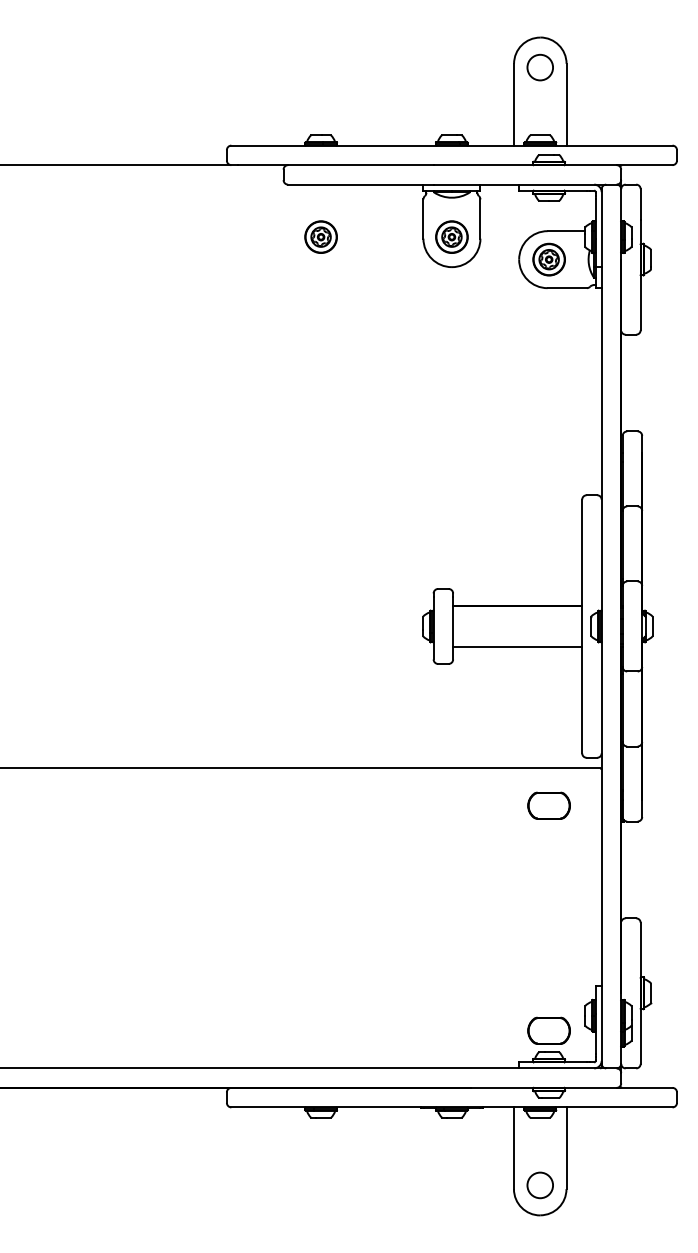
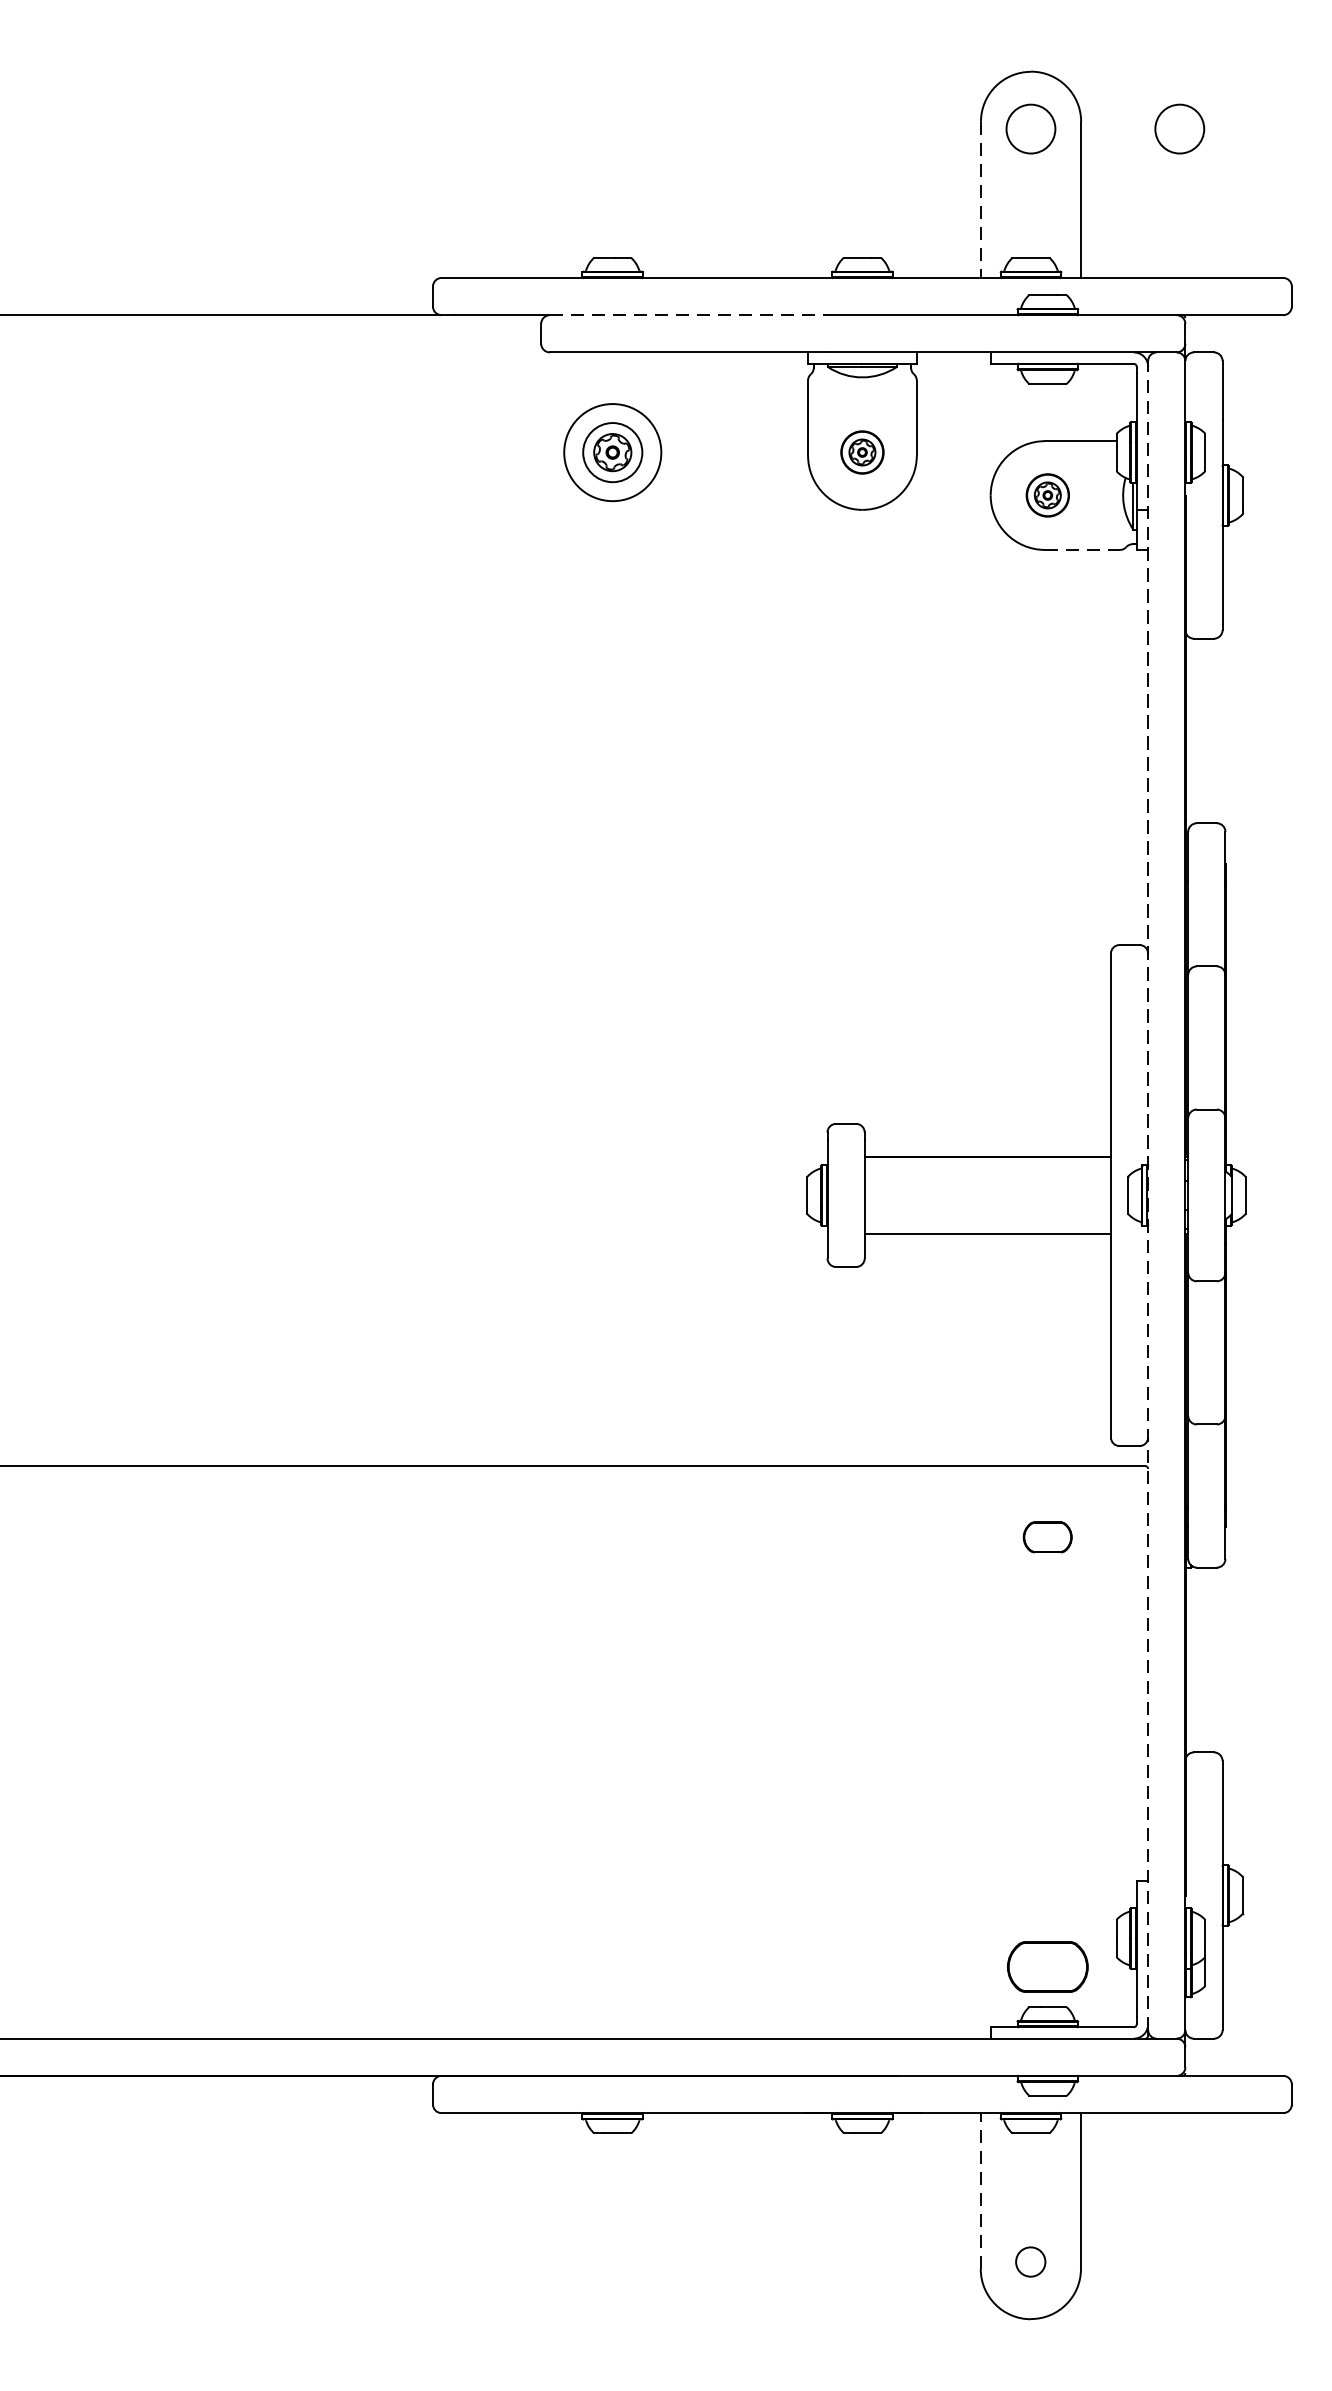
circle: (617, 67) -> (1178, 128), added
line: (514, 104) -> (981, 199), solid -> dashed
line: (360, 165) -> (687, 315), solid -> dashed
part: (451, 236) -> (861, 451), size x0.7
circle: (321, 237) -> (613, 453), size x1.6
part: (548, 259) -> (1046, 495), size x0.7
line: (567, 288) -> (1082, 550), solid -> dashed
line: (601, 626) -> (1147, 1195), solid -> dashed
part: (548, 805) -> (1046, 1537), size x0.6
line: (514, 1148) -> (981, 2191), solid -> dashed
circle: (539, 1185) -> (1029, 2262), size x0.6

